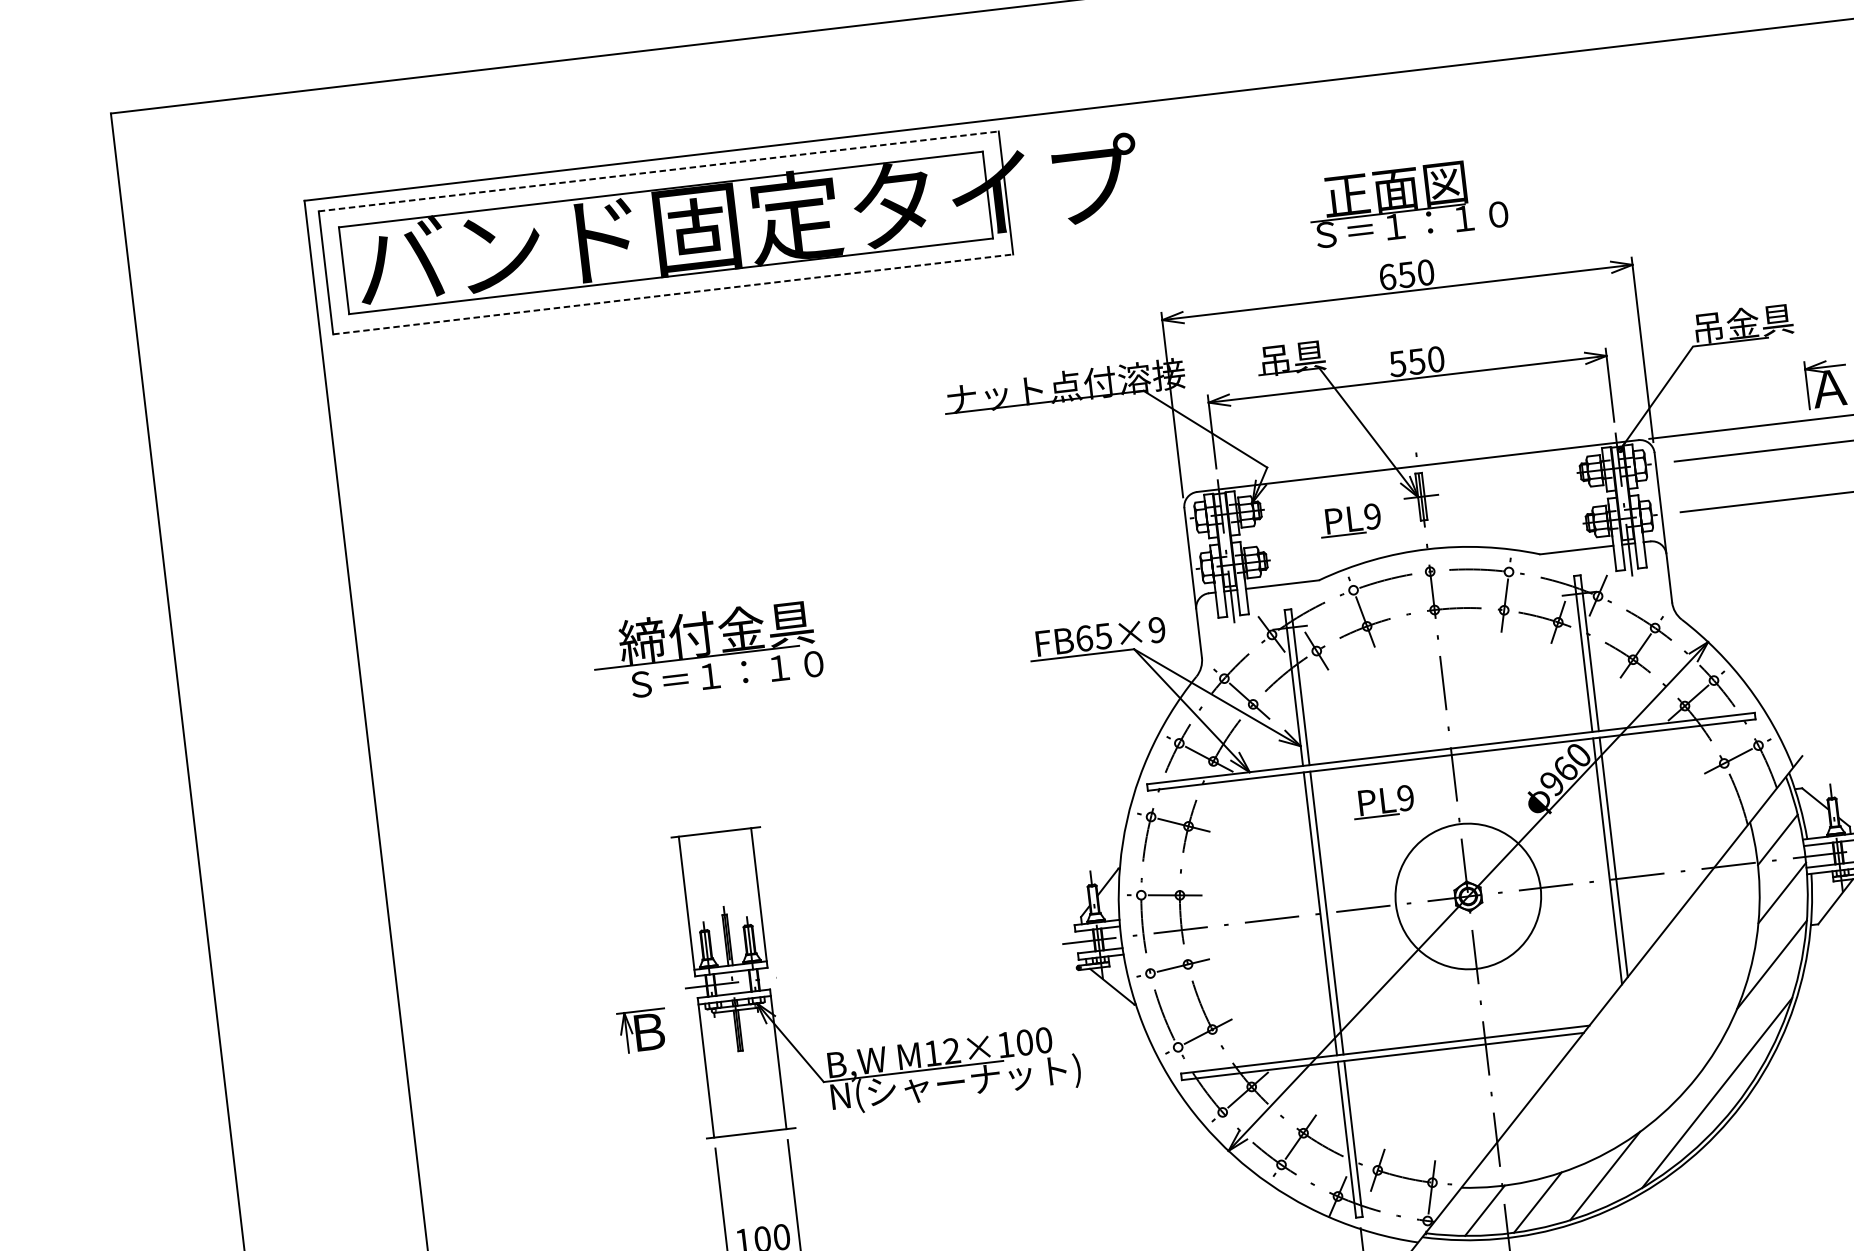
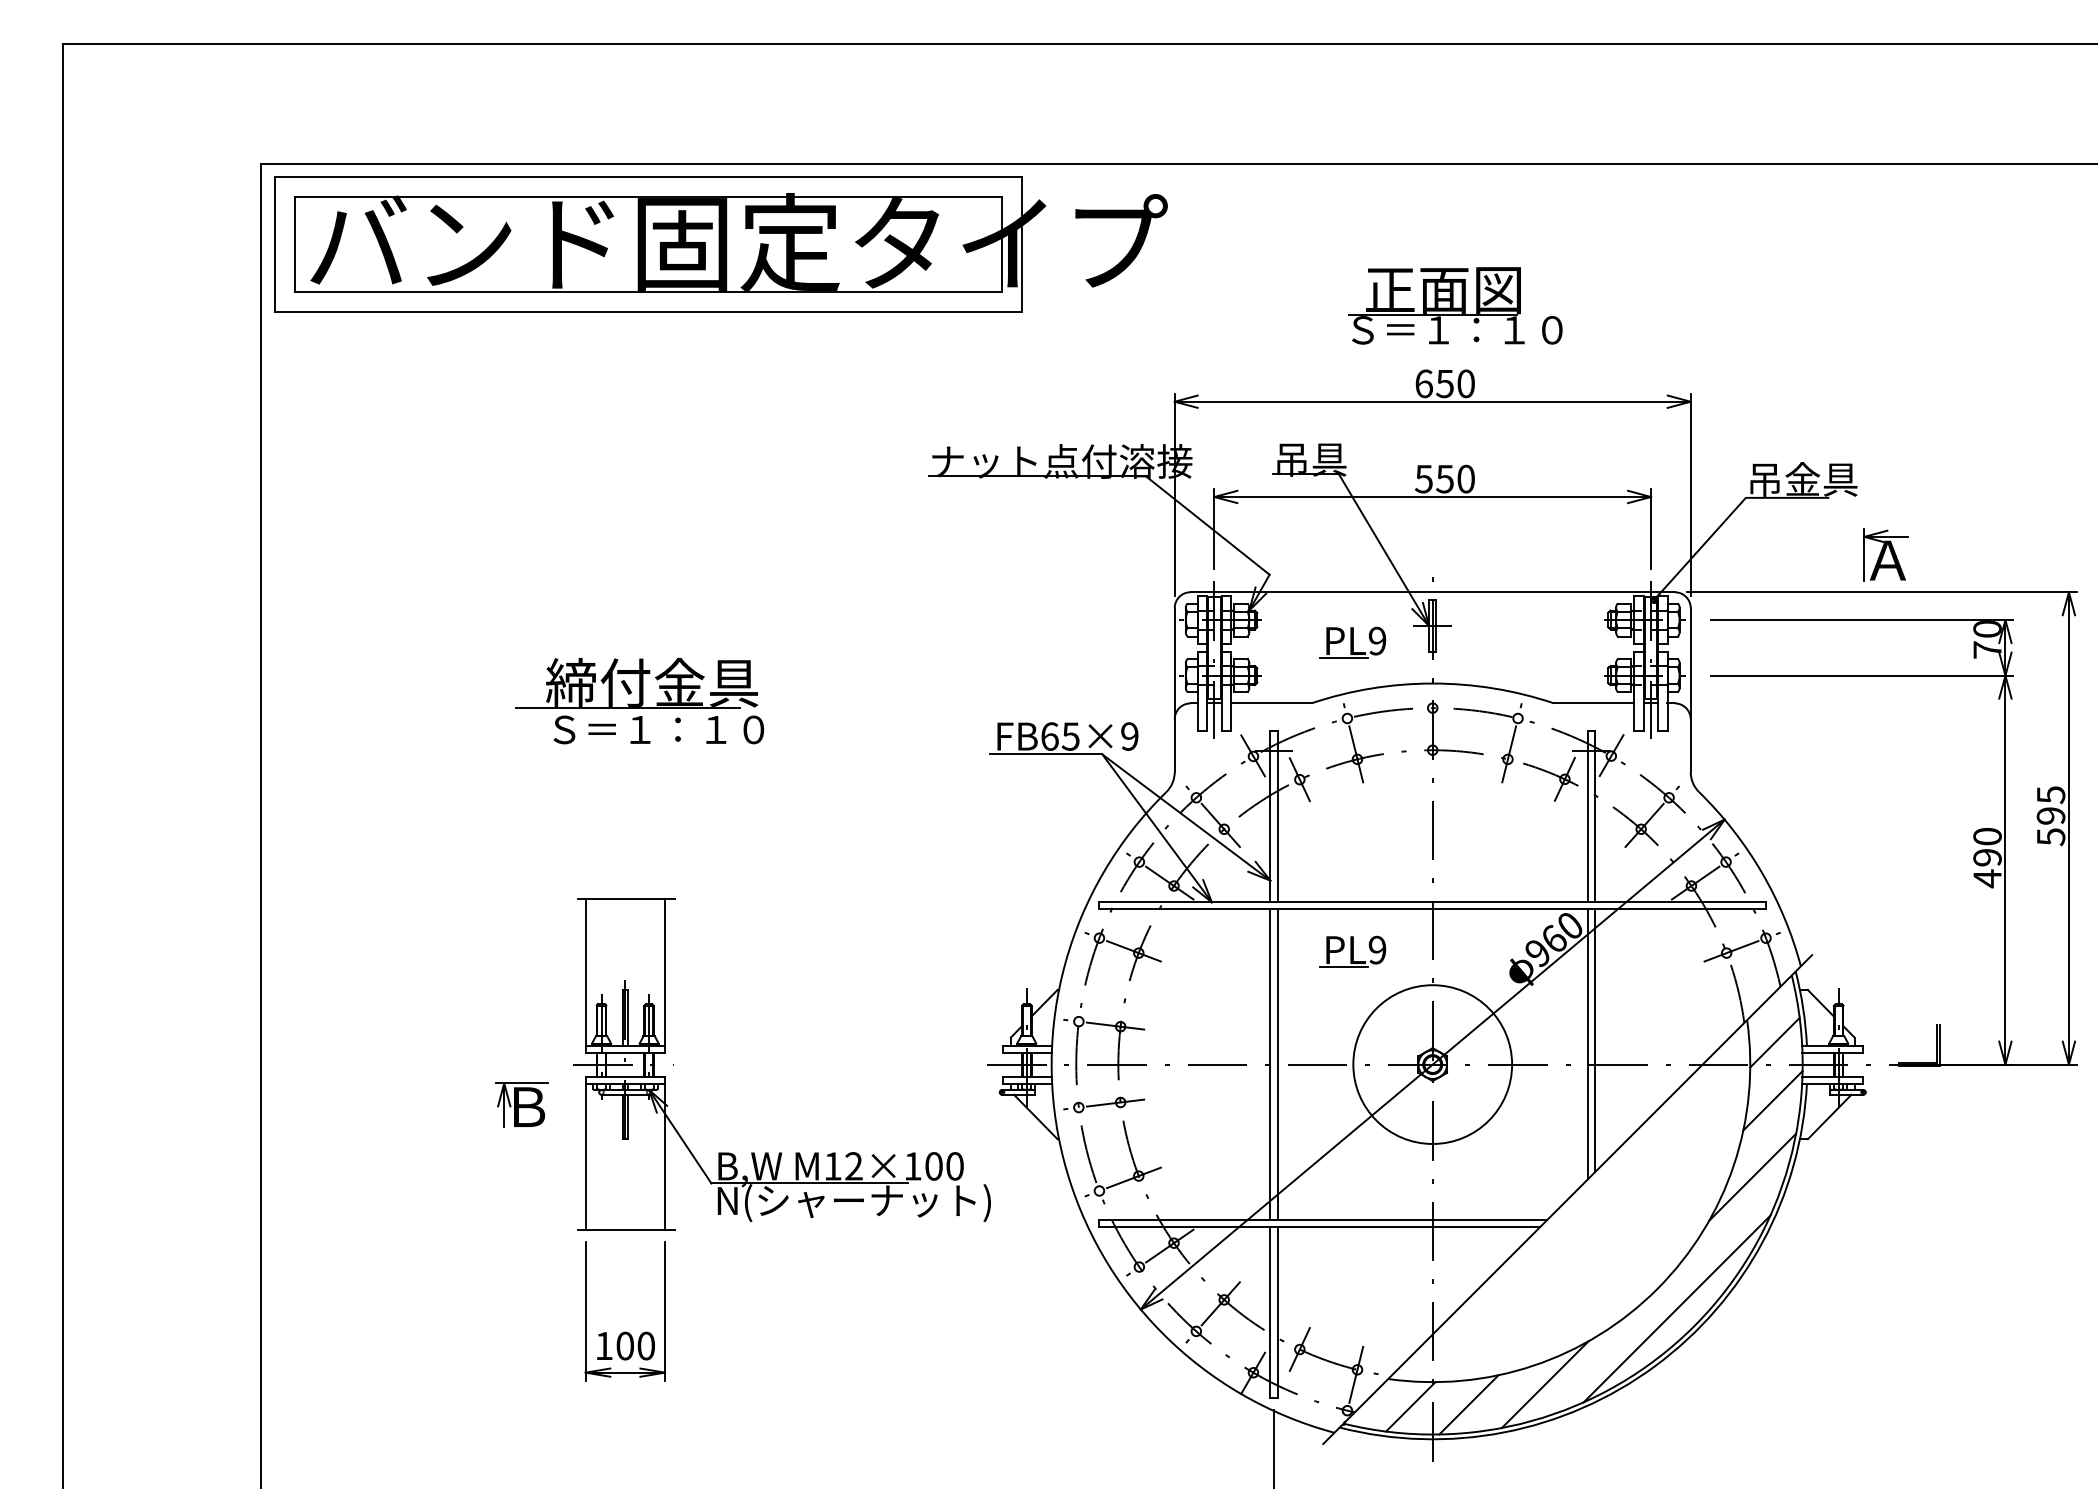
line: (659, 171) -> (649, 176), dashed -> solid
line: (674, 294) -> (649, 311), dashed -> solid

